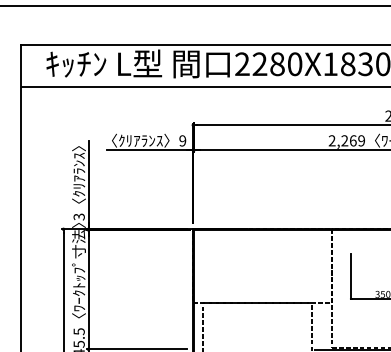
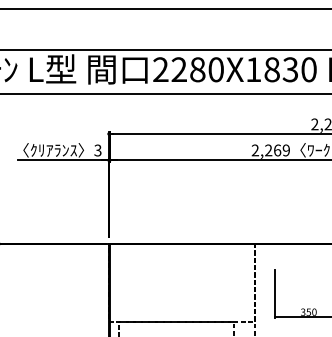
text: (182, 140) -> (97, 150), 9 -> 3

